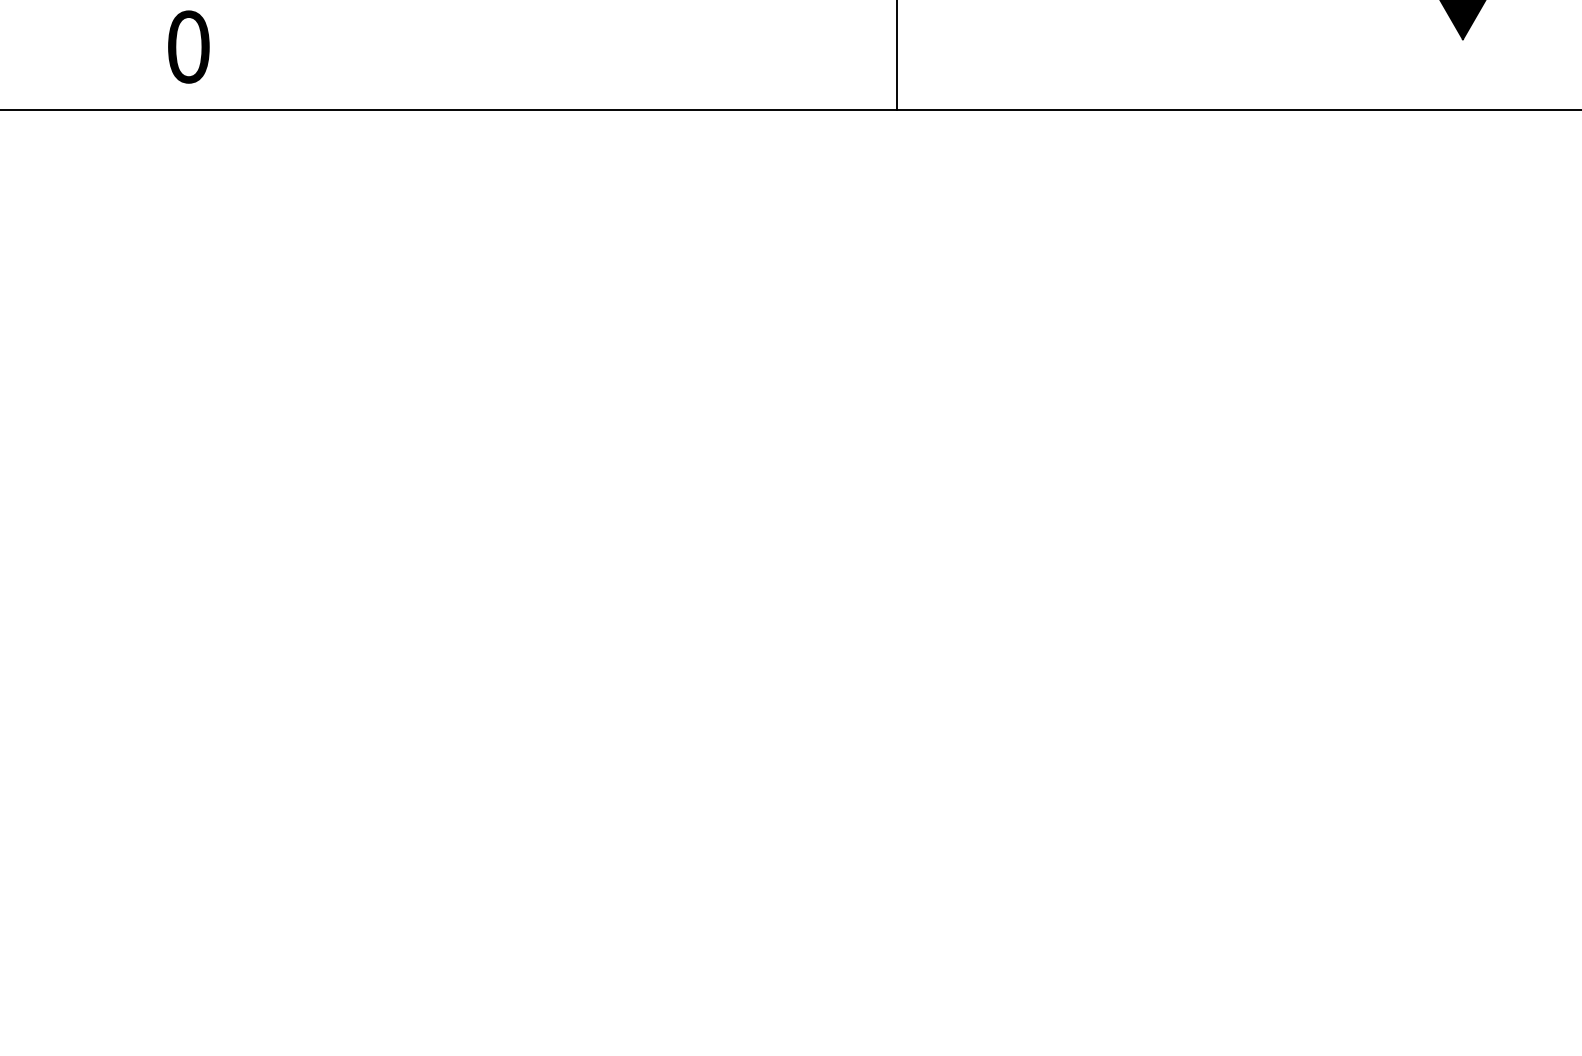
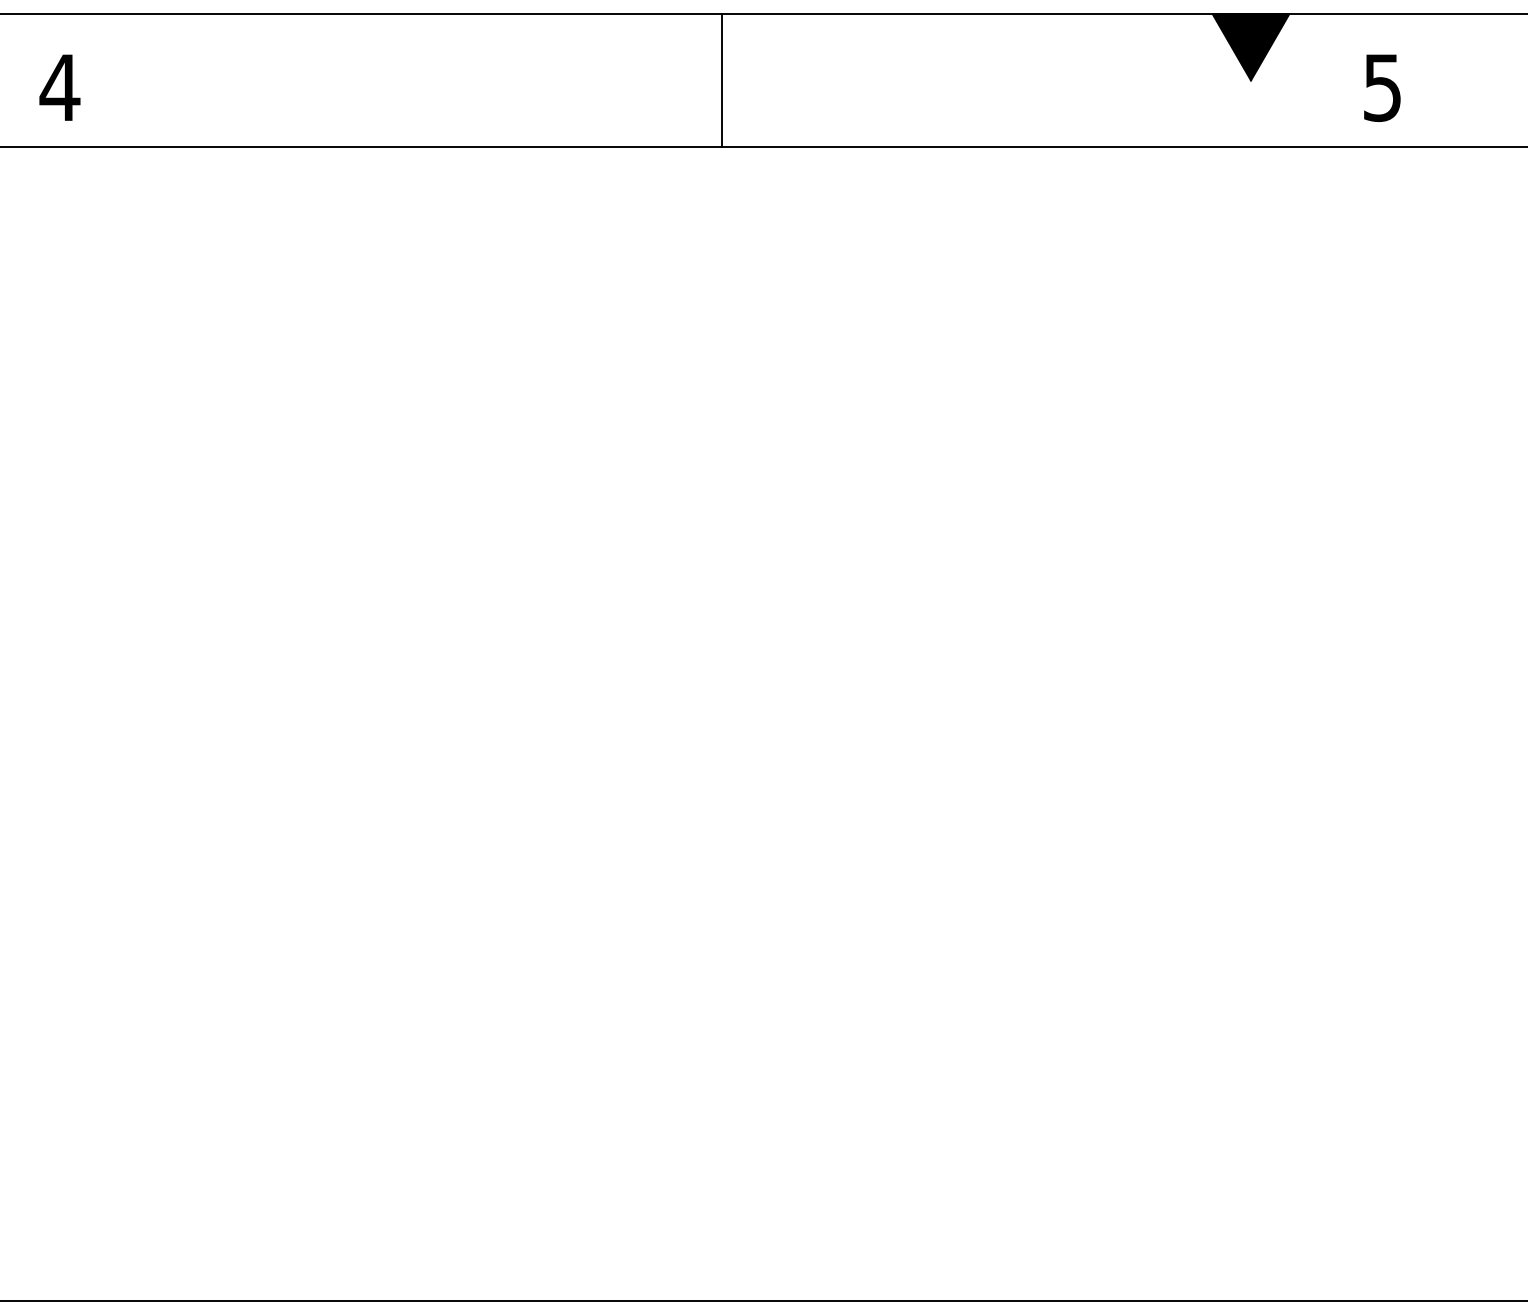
text: (188, 46) -> (59, 87), 0 -> 4

